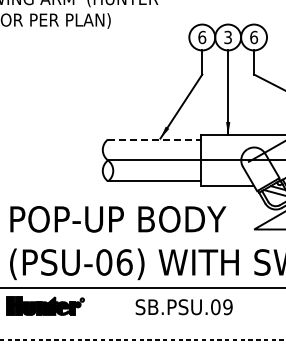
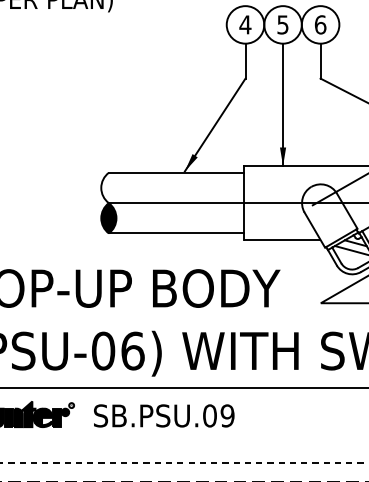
text: (227, 36) -> (282, 23), 3 -> 5
text: (202, 37) -> (245, 24), 6 -> 4
line: (154, 139) -> (176, 172), dashed -> solid
fill: (107, 170) -> (108, 217), added
text: (183, 307) -> (163, 416), moved

